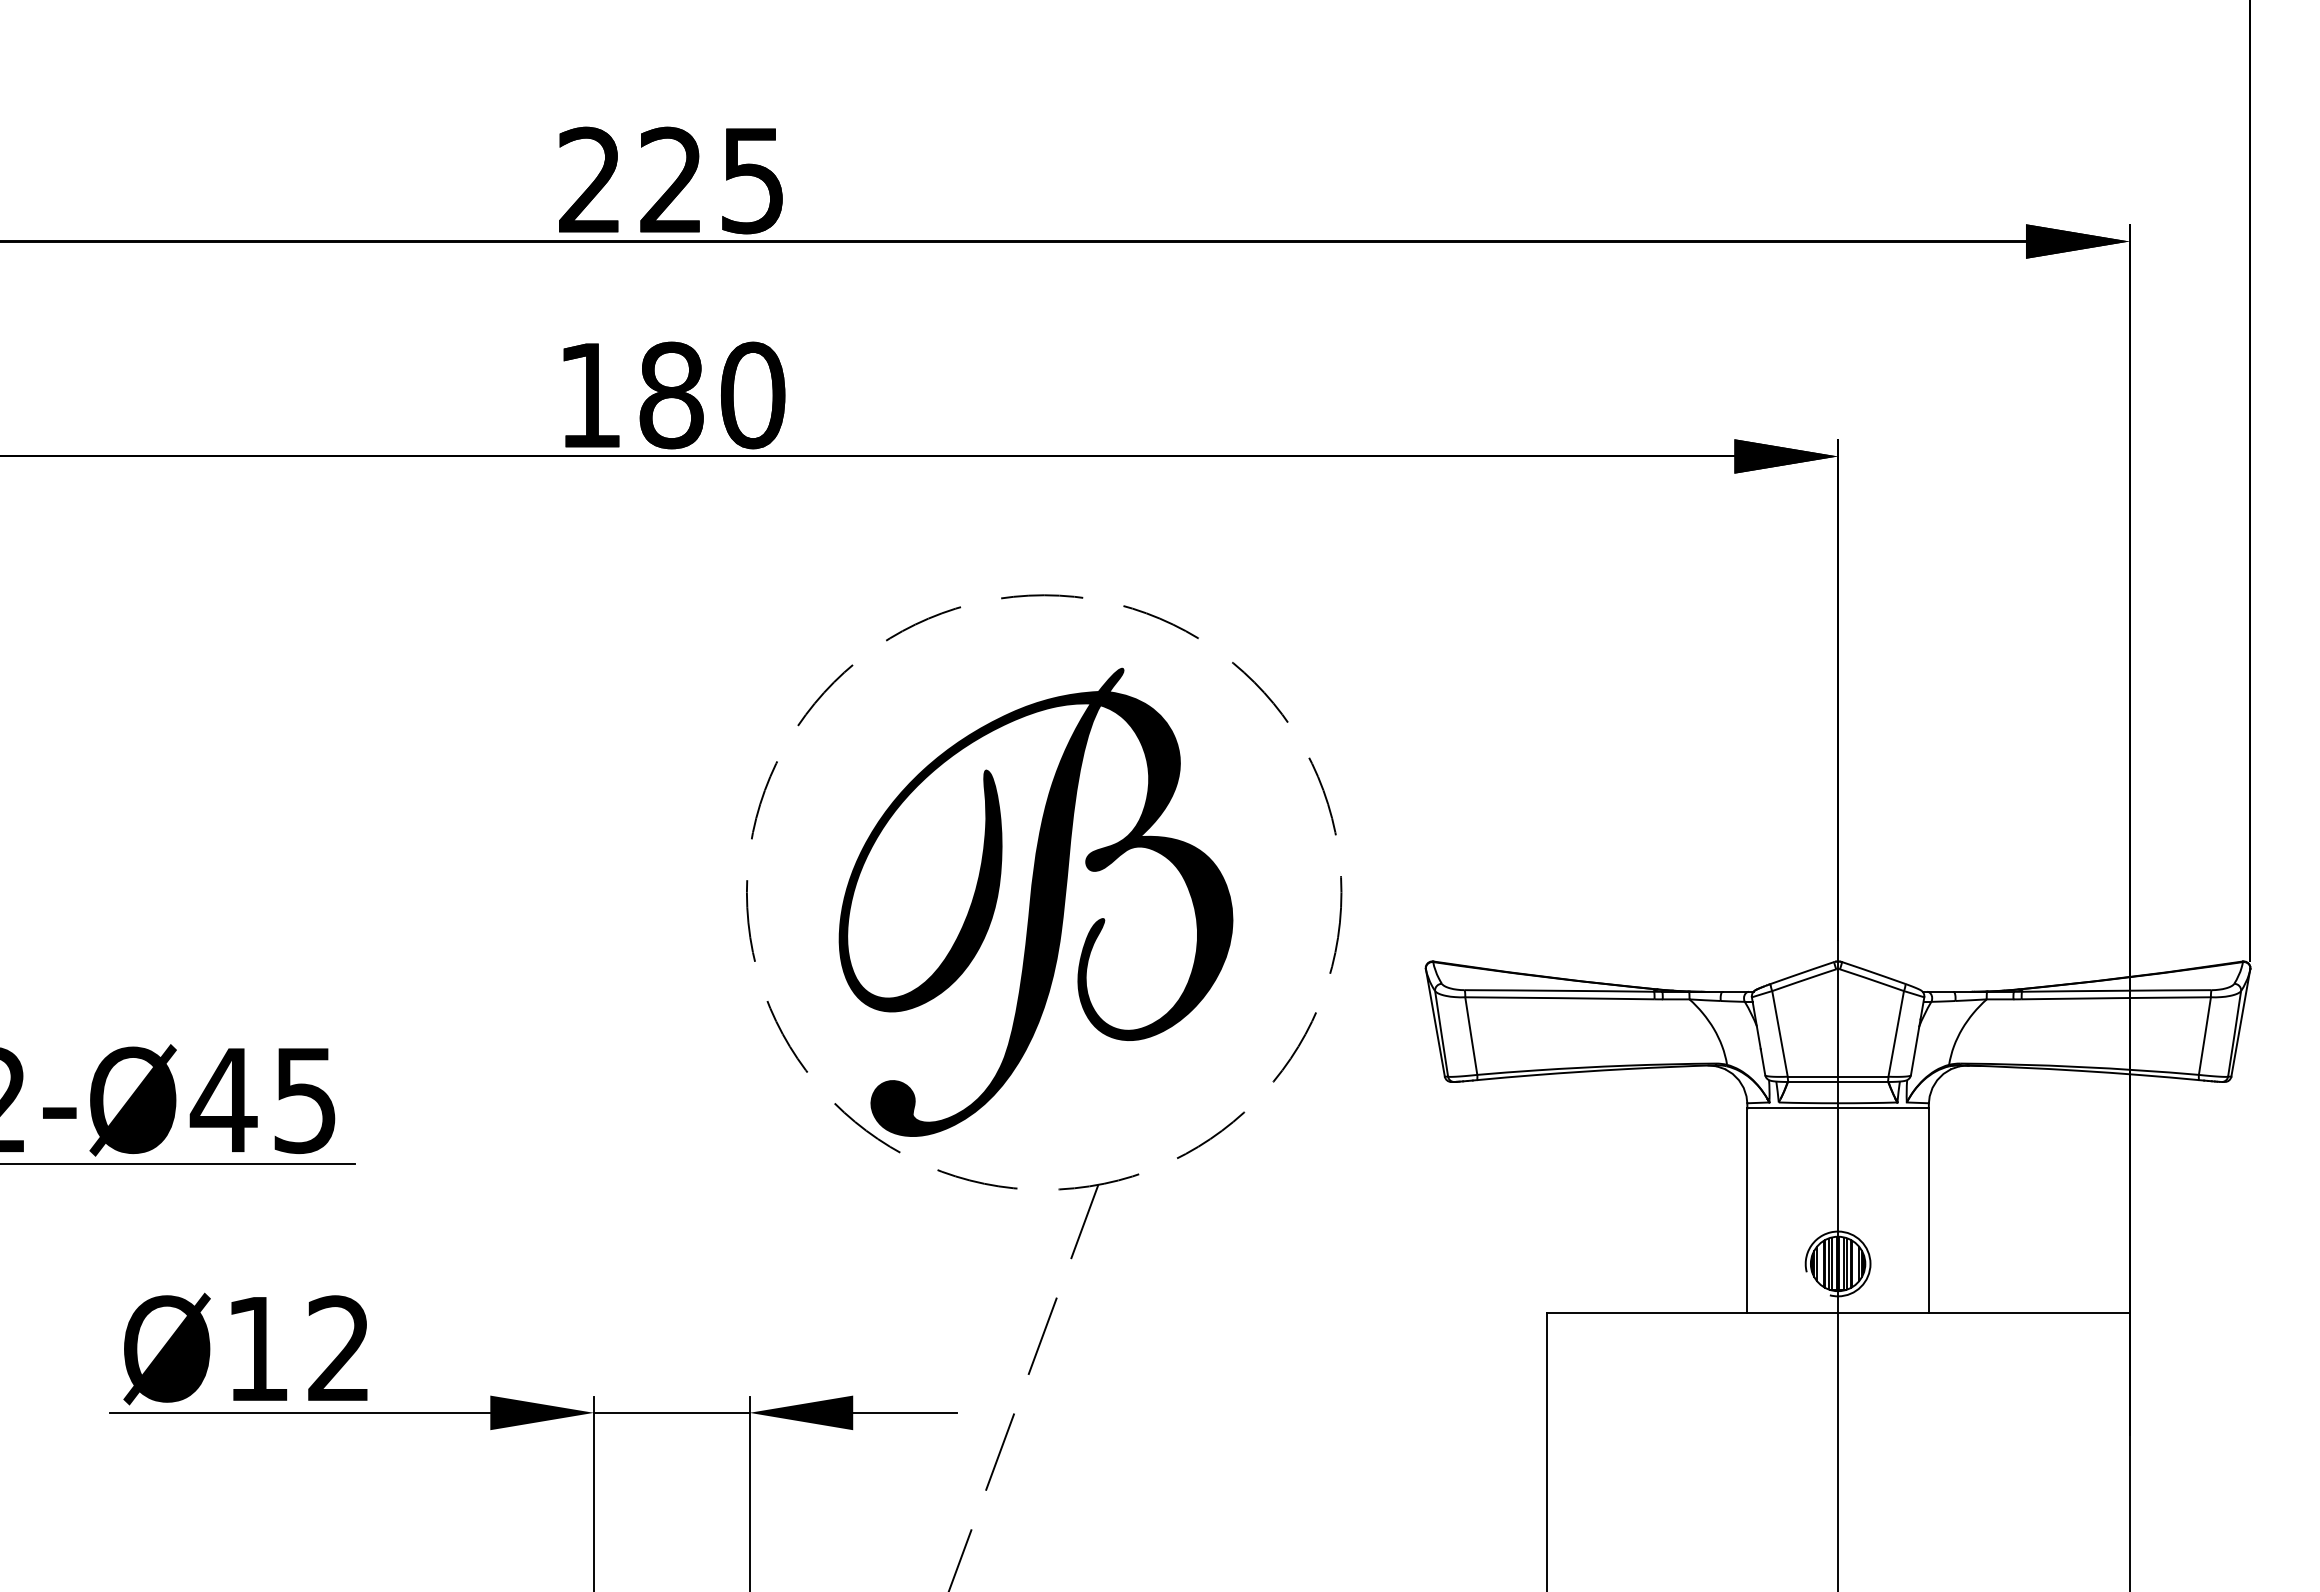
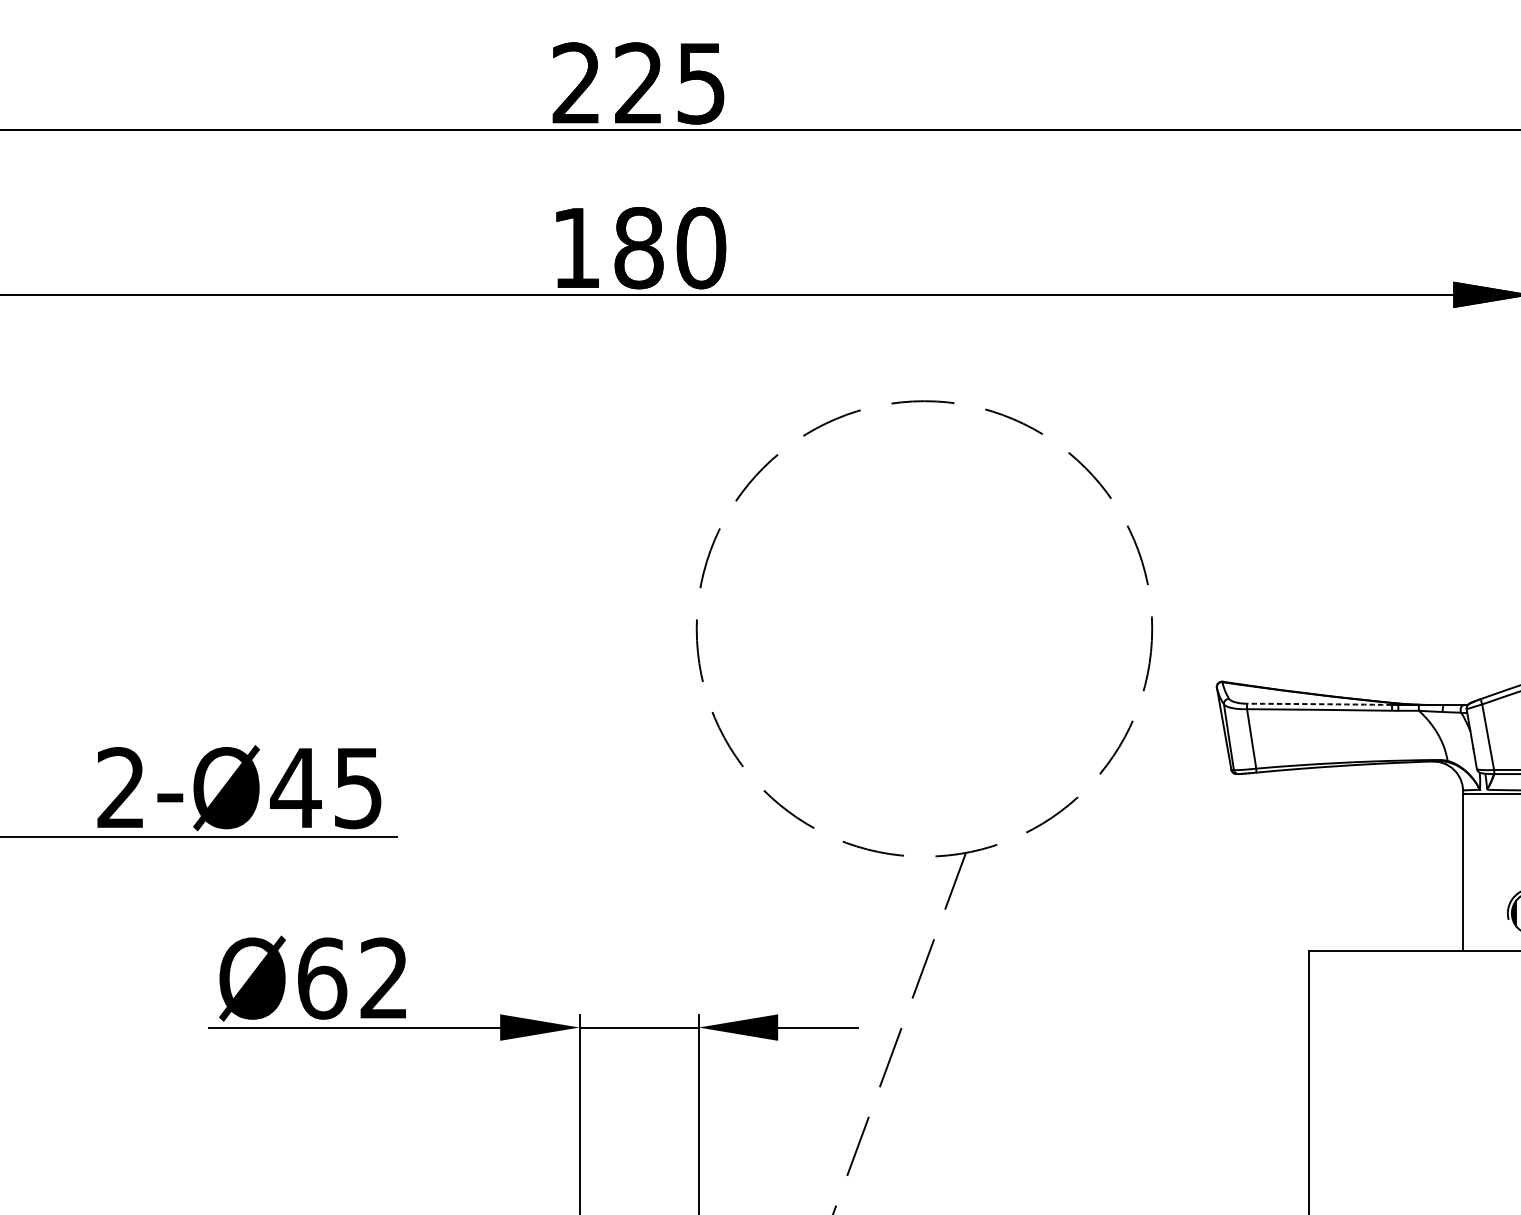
part: (1035, 901) -> (917, 635), removed
arc: (1559, 990) -> (1319, 703), solid -> dashed
text: (258, 1348) -> (322, 978), Ø12 -> Ø62

